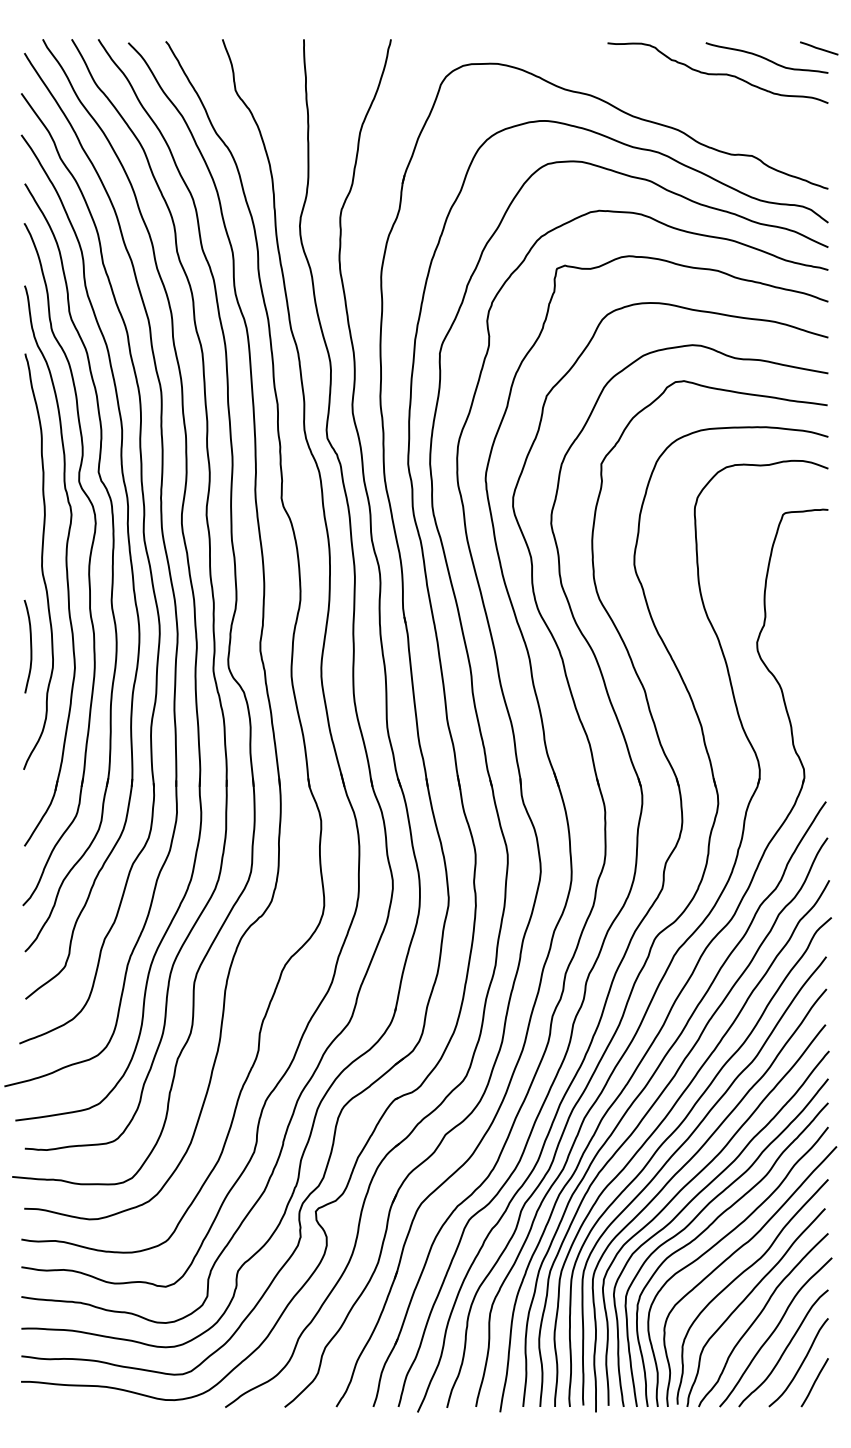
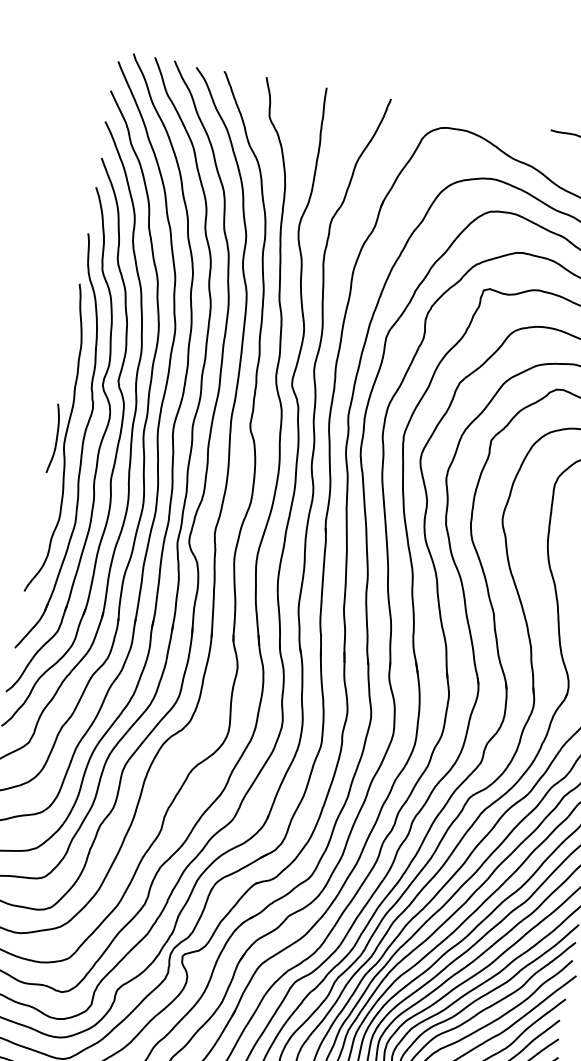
curve: (30, 646) -> (56, 438), moved

